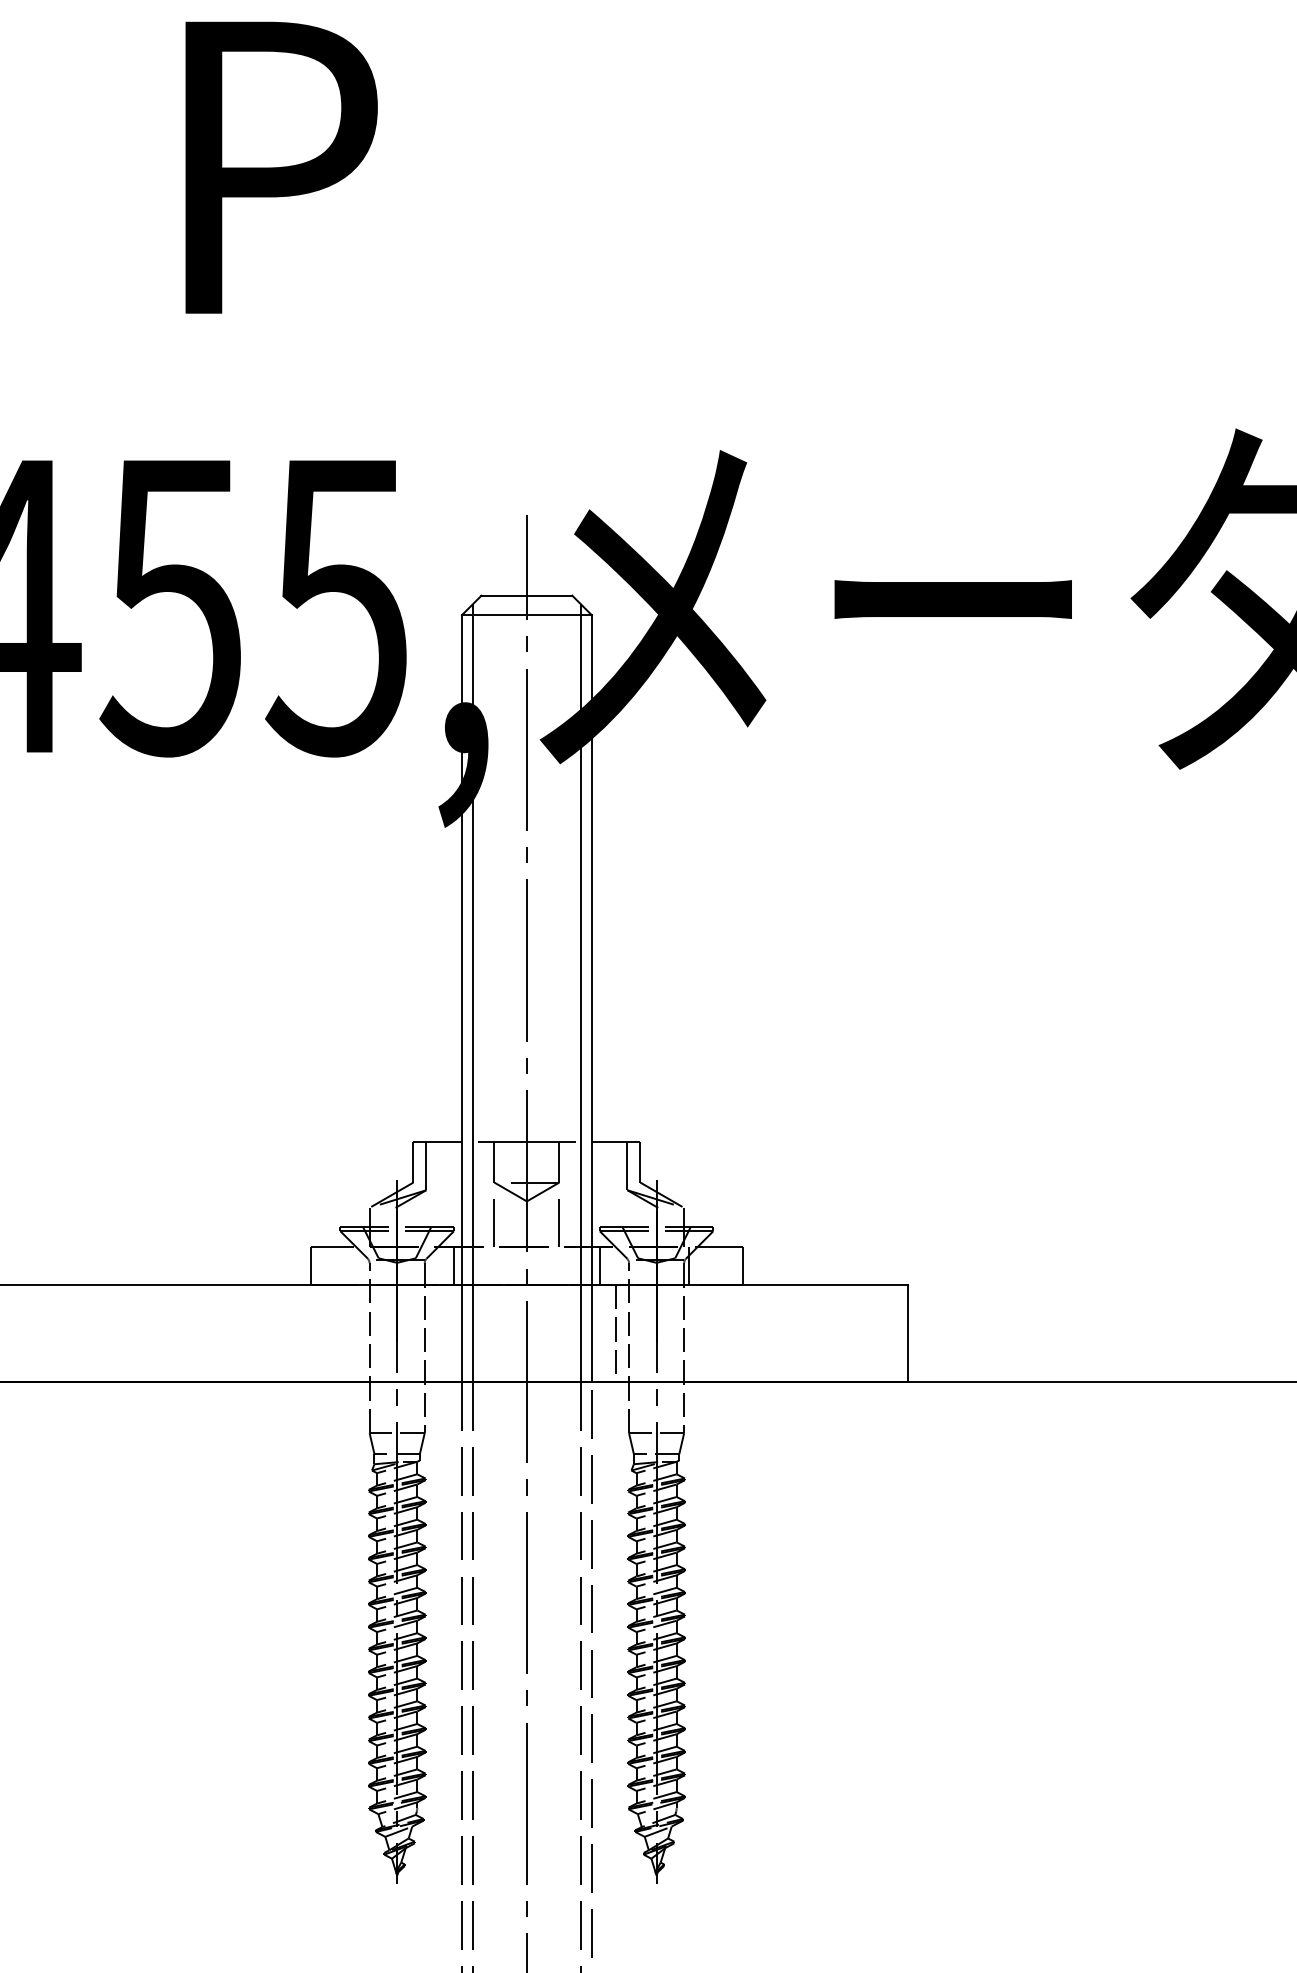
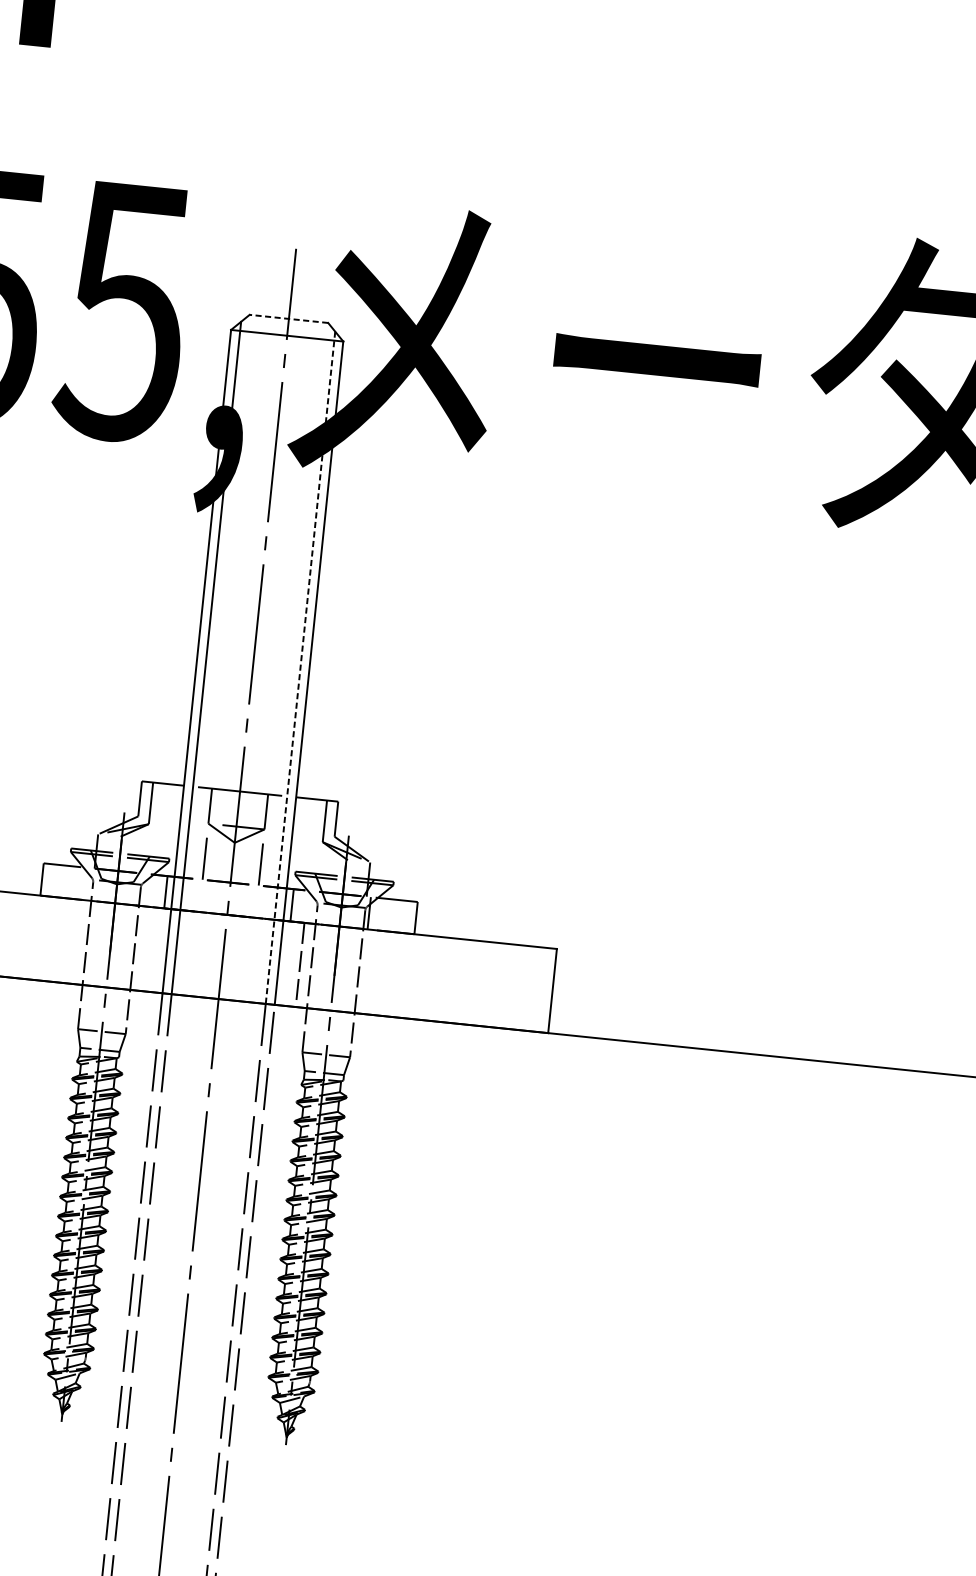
line: (526, 595) -> (288, 318), solid -> dashed
line: (581, 993) -> (300, 667), solid -> dashed

